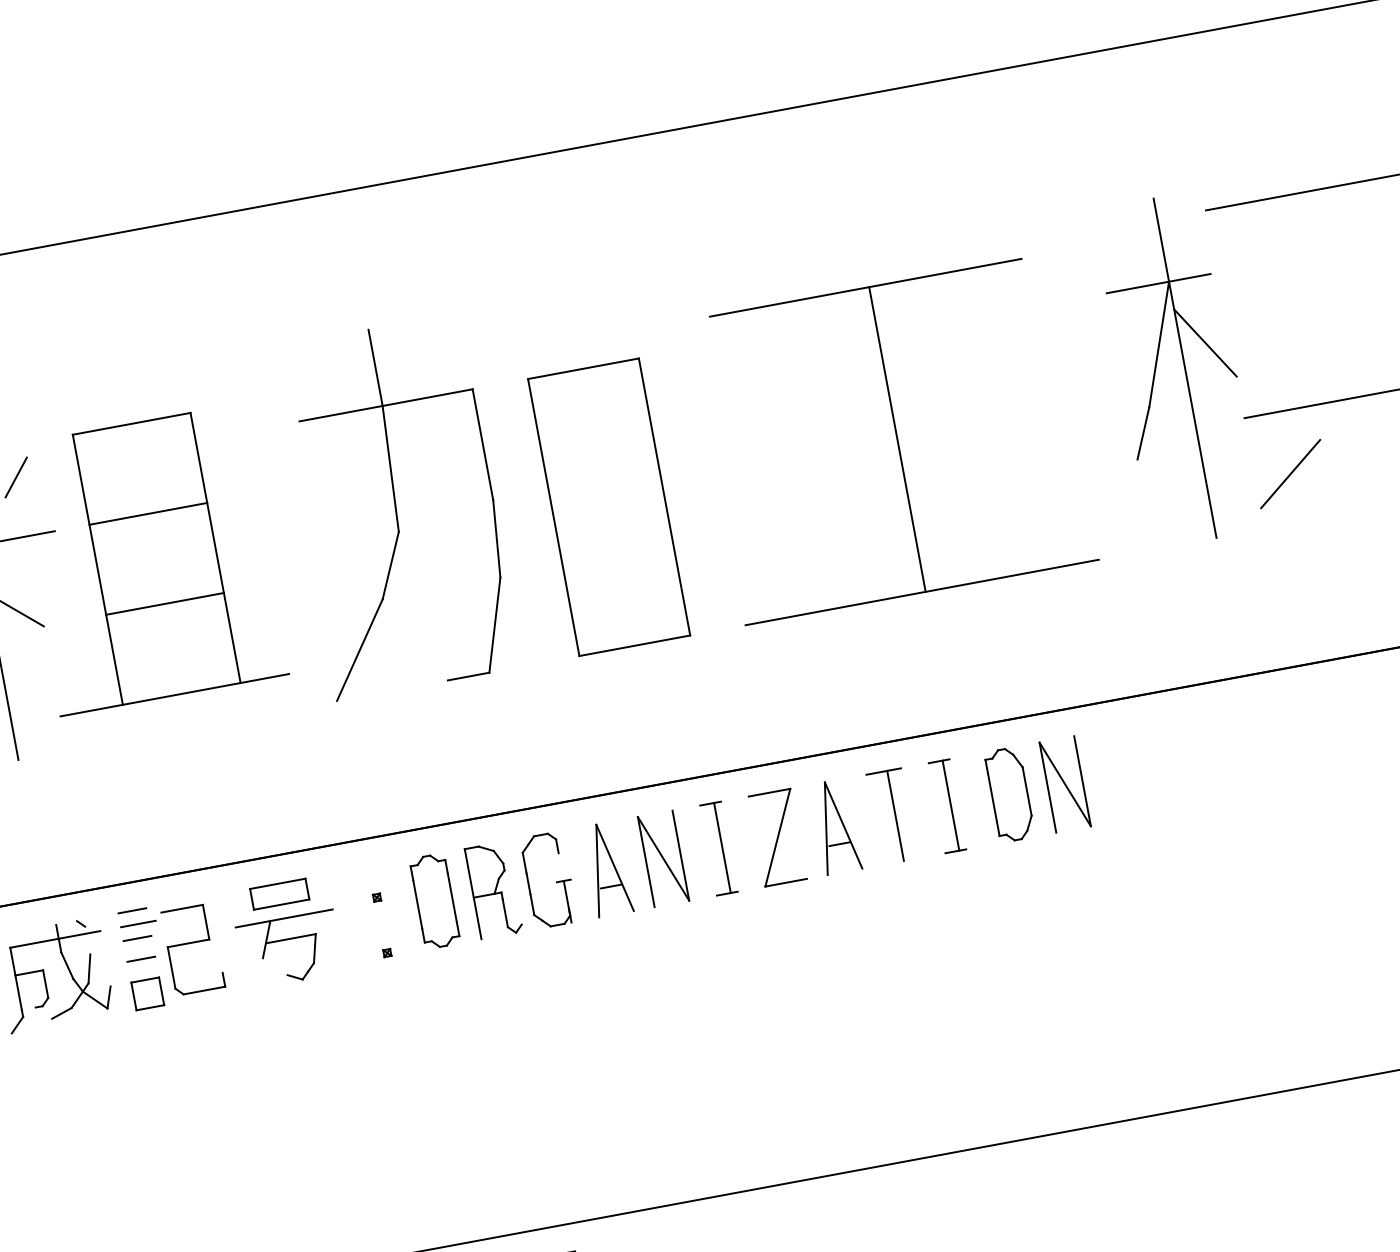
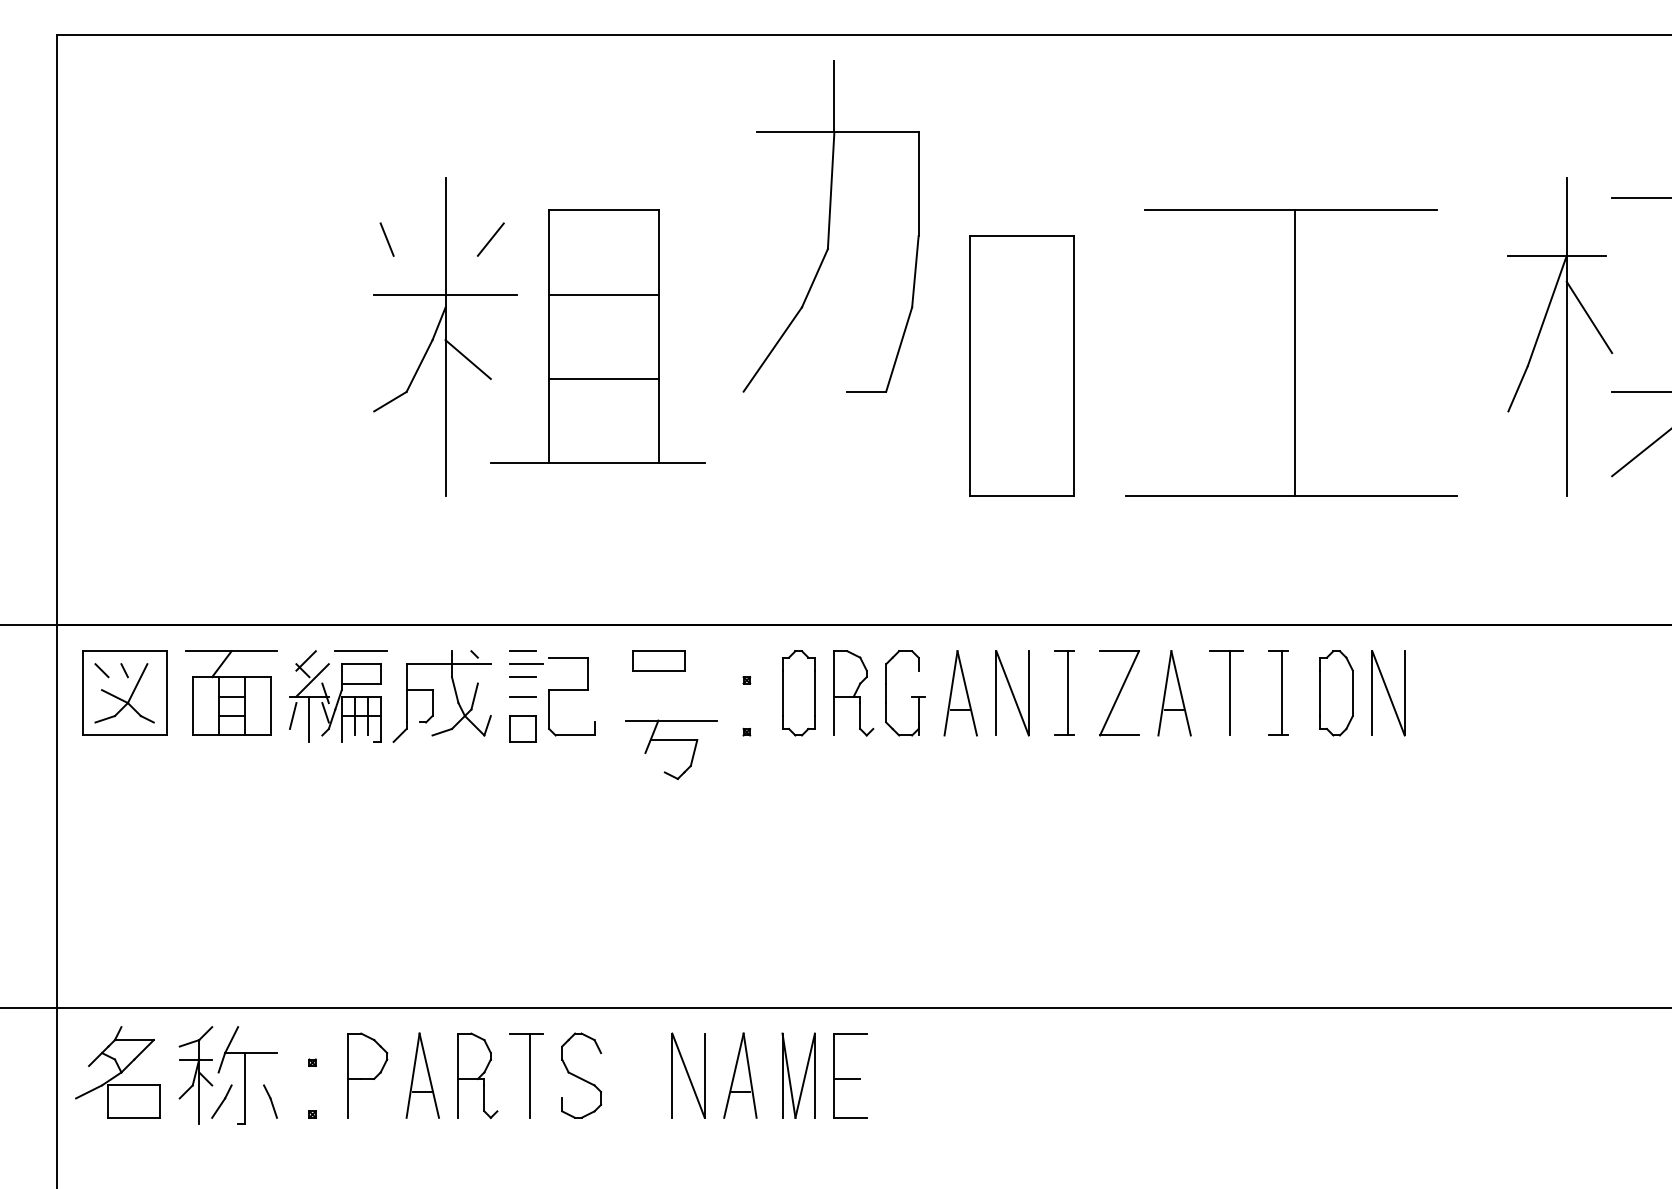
part: (397, 507) -> (830, 226), moved
part: (288, 939) -> (671, 740), moved

